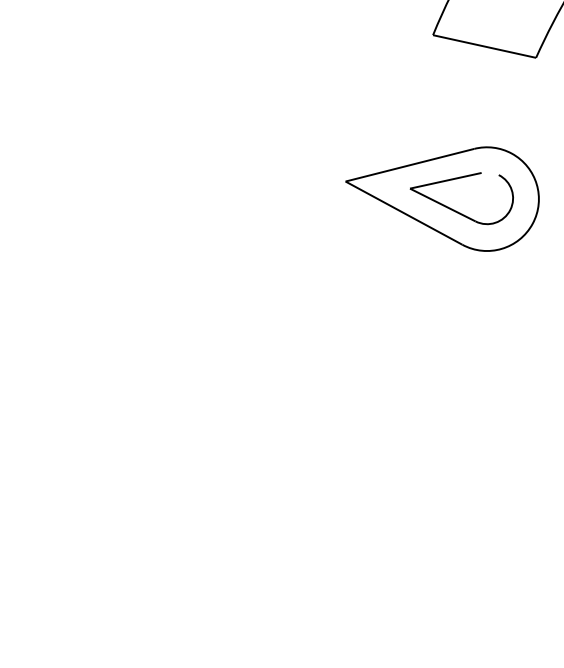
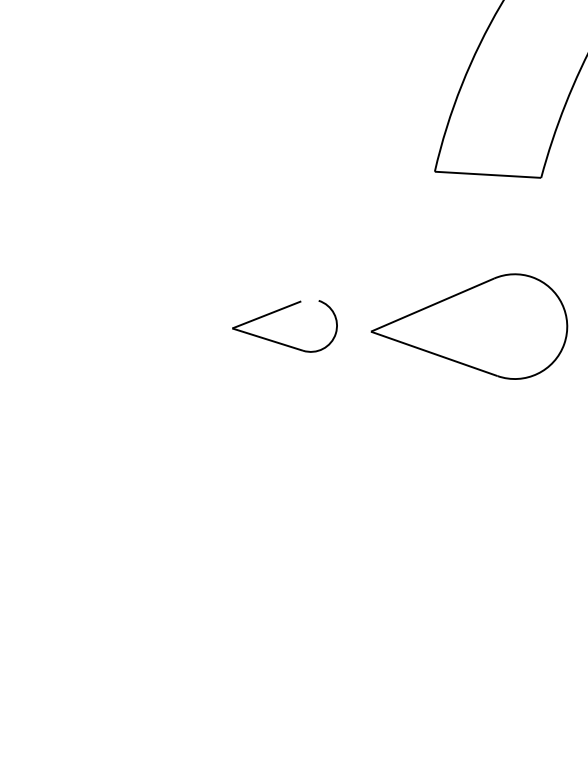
part: (455, 179) -> (276, 312), moved

